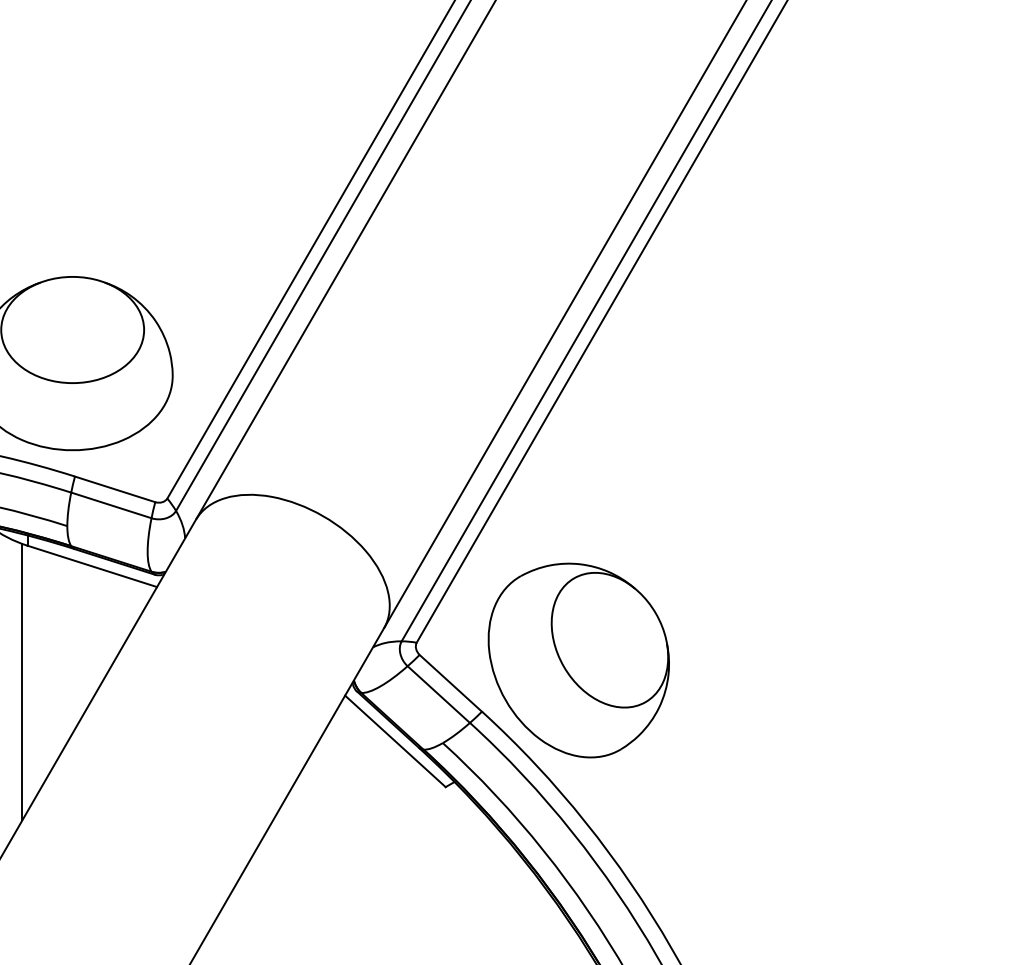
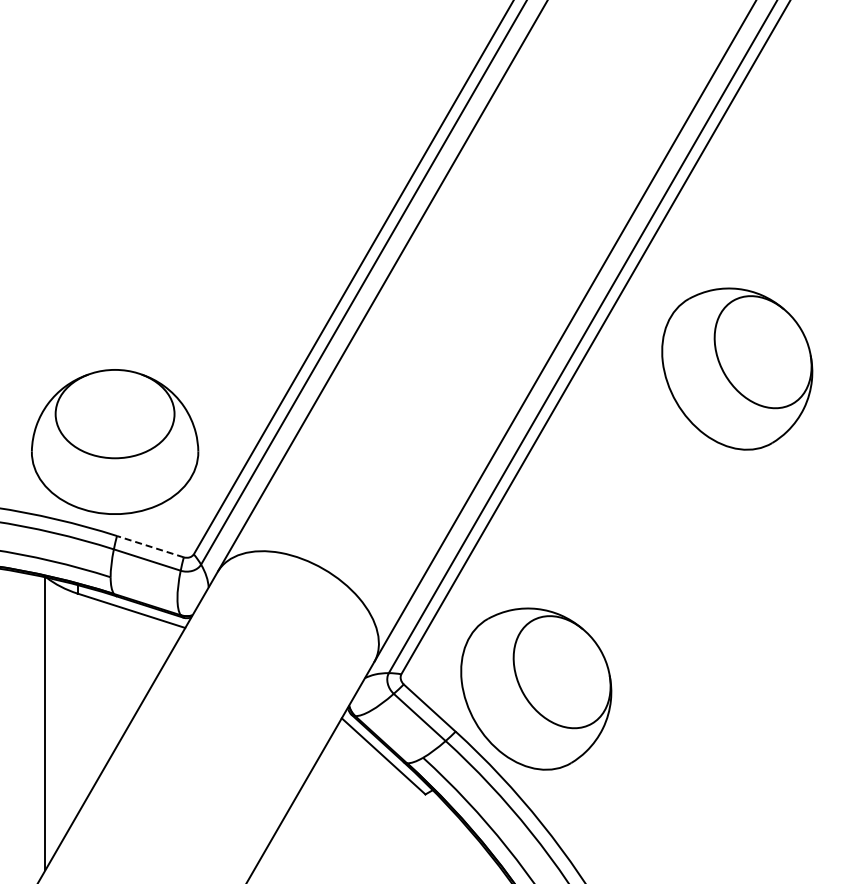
part: (820, 275) -> (737, 368), added
line: (114, 489) -> (149, 546), solid -> dashed
line: (21, 681) -> (72, 706), removed

